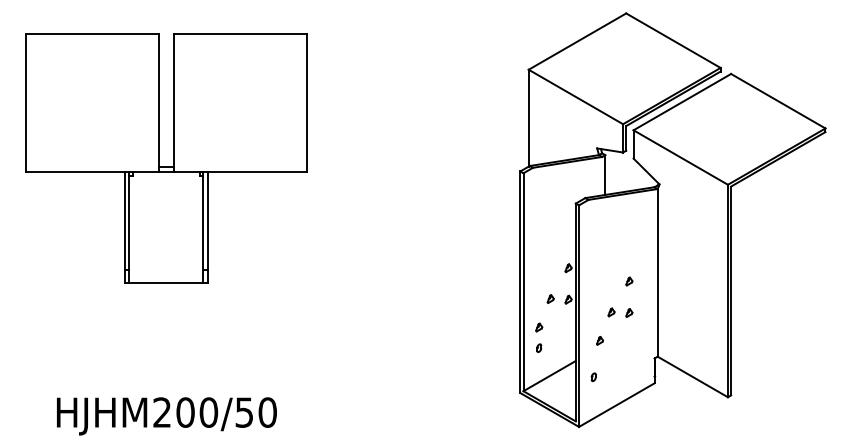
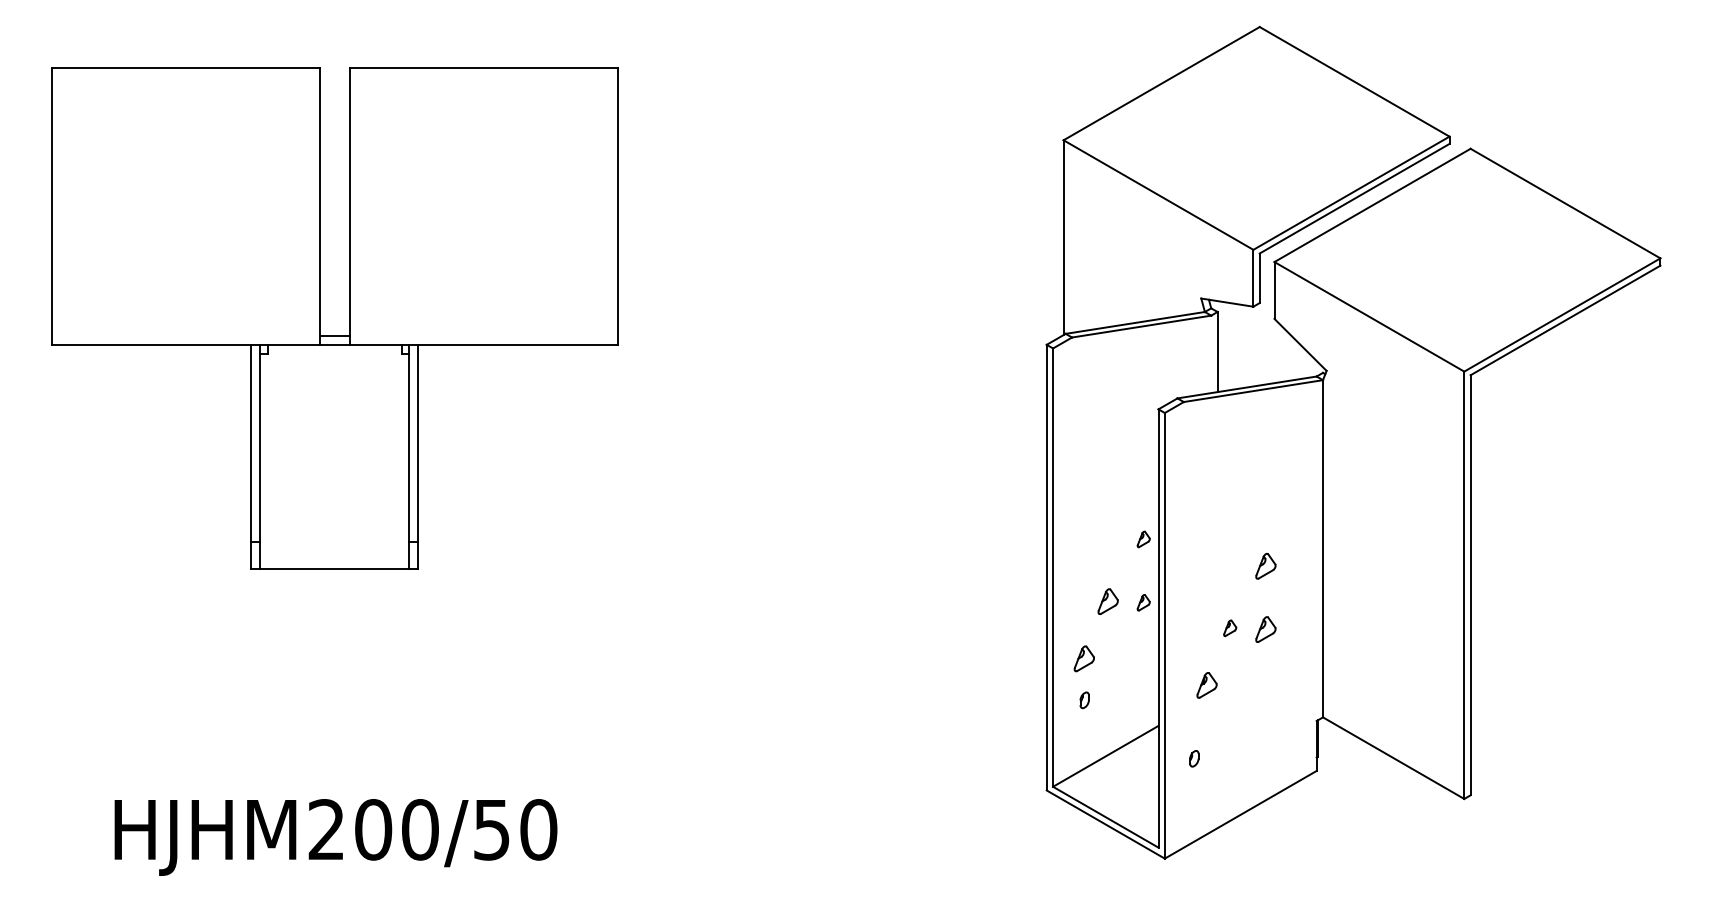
part: (629, 281) -> (1266, 566), size x1.6
part: (550, 298) -> (1107, 600), size x1.6
part: (629, 312) -> (1266, 628), size x1.6
part: (539, 327) -> (1085, 658), size x1.6
part: (599, 340) -> (1205, 684), size x1.6

